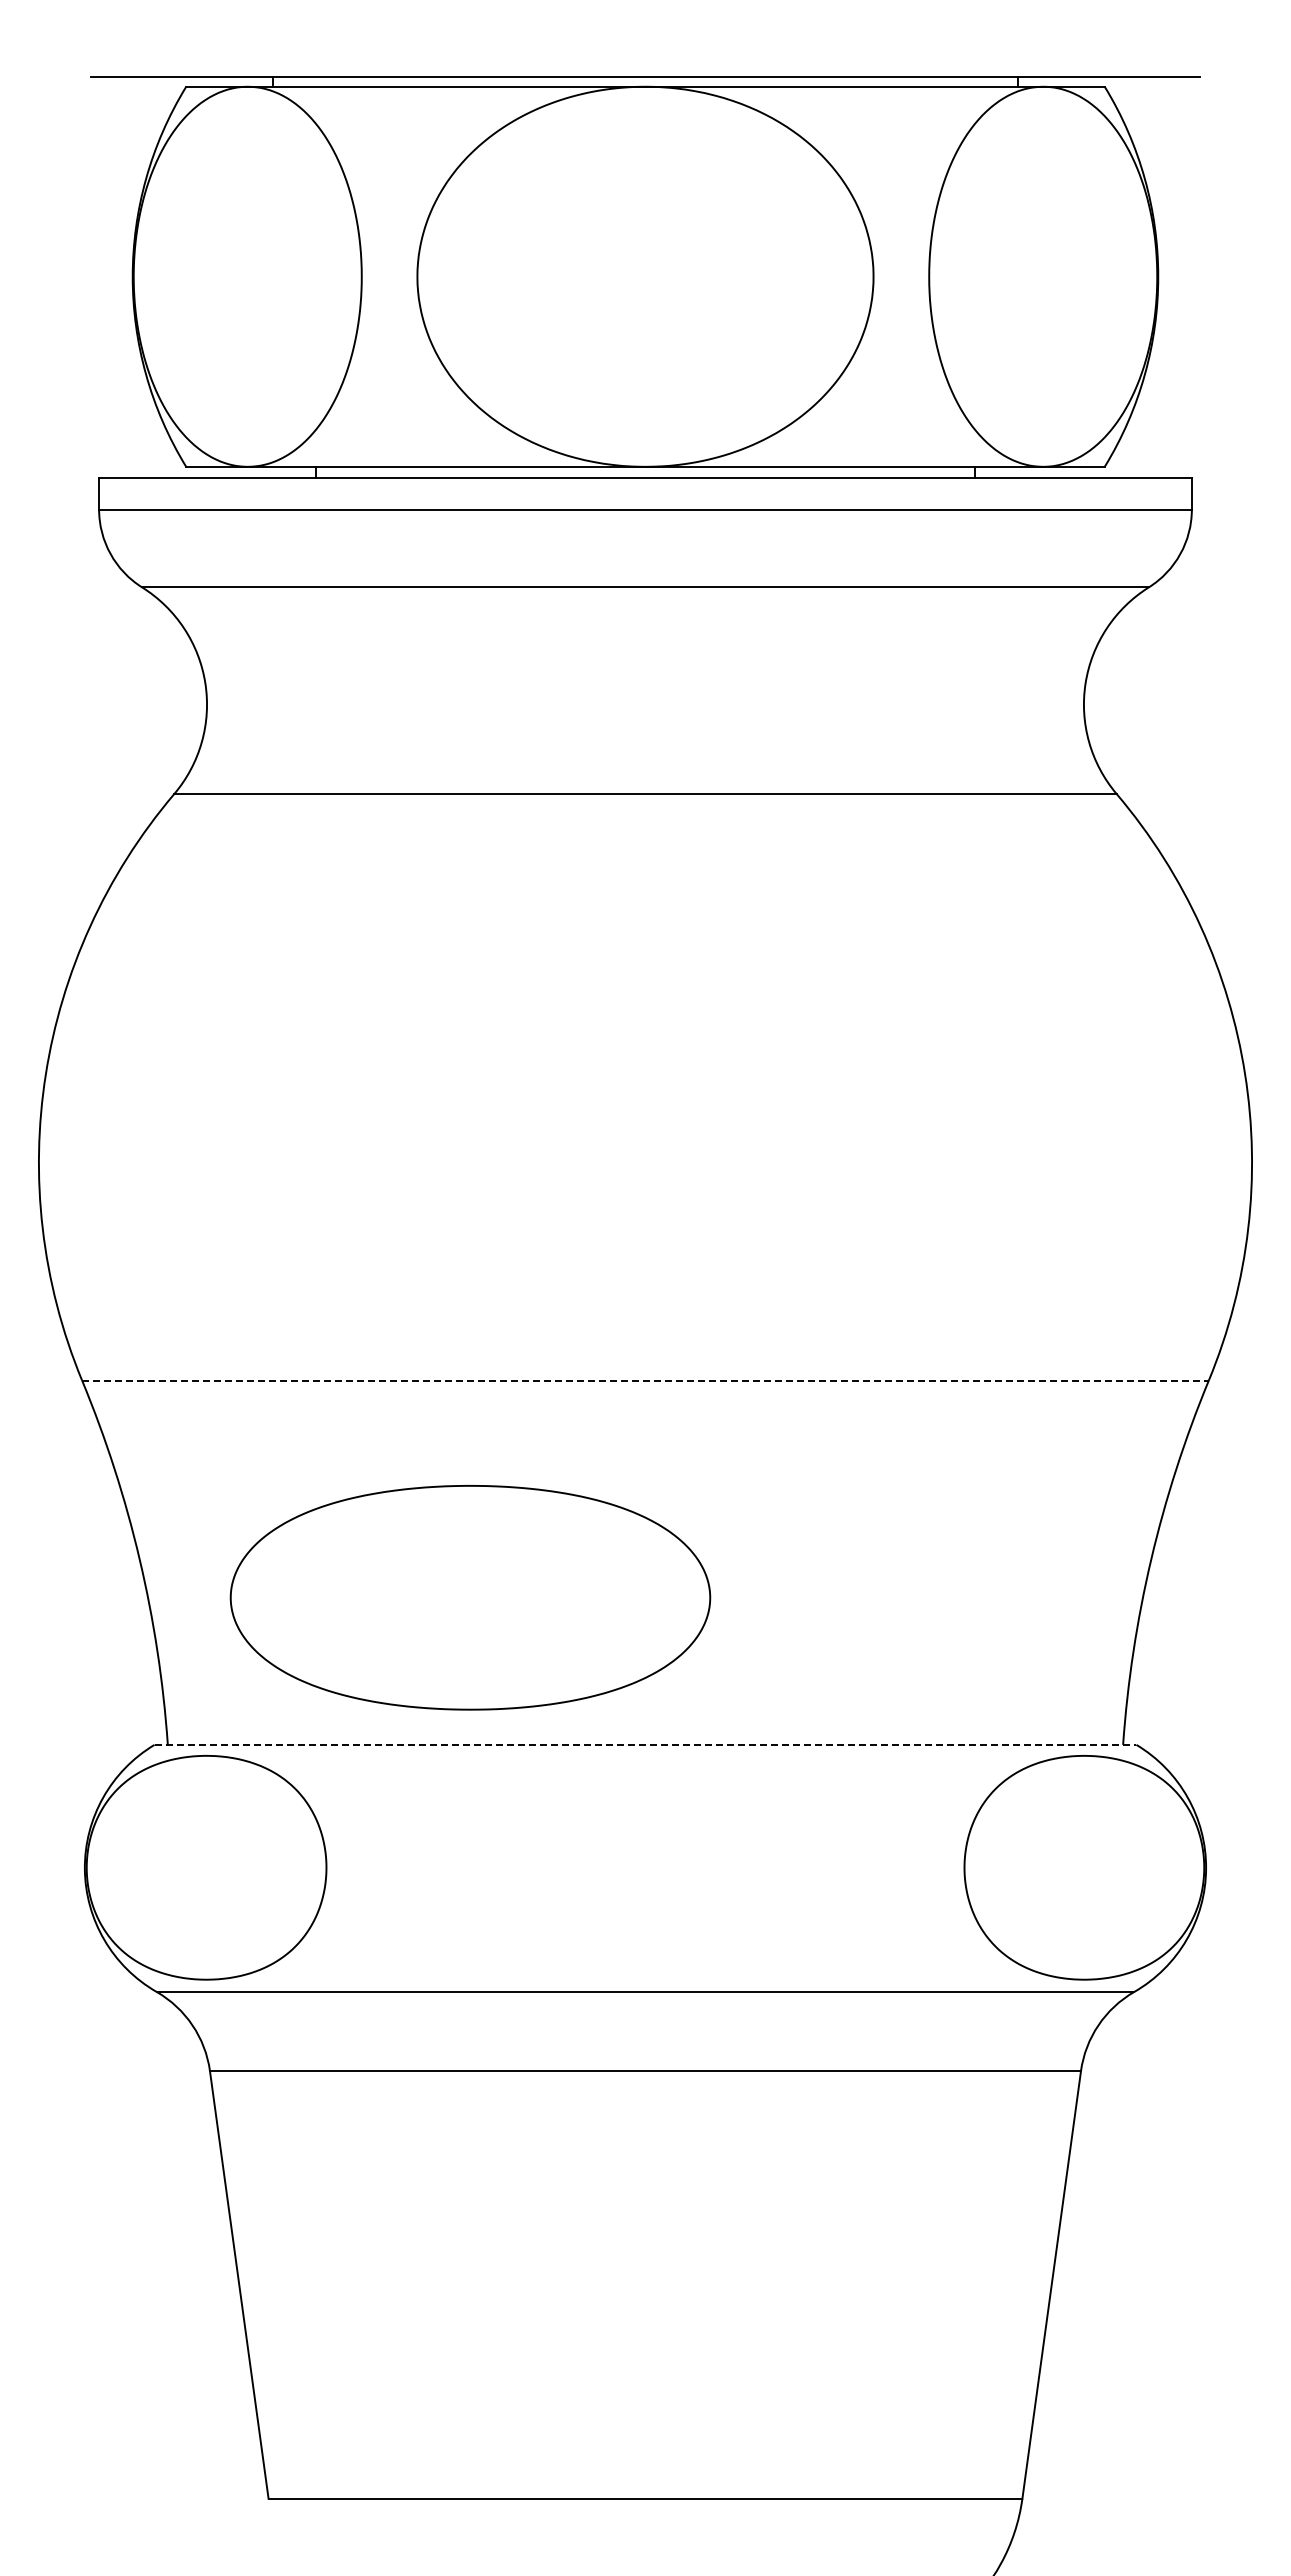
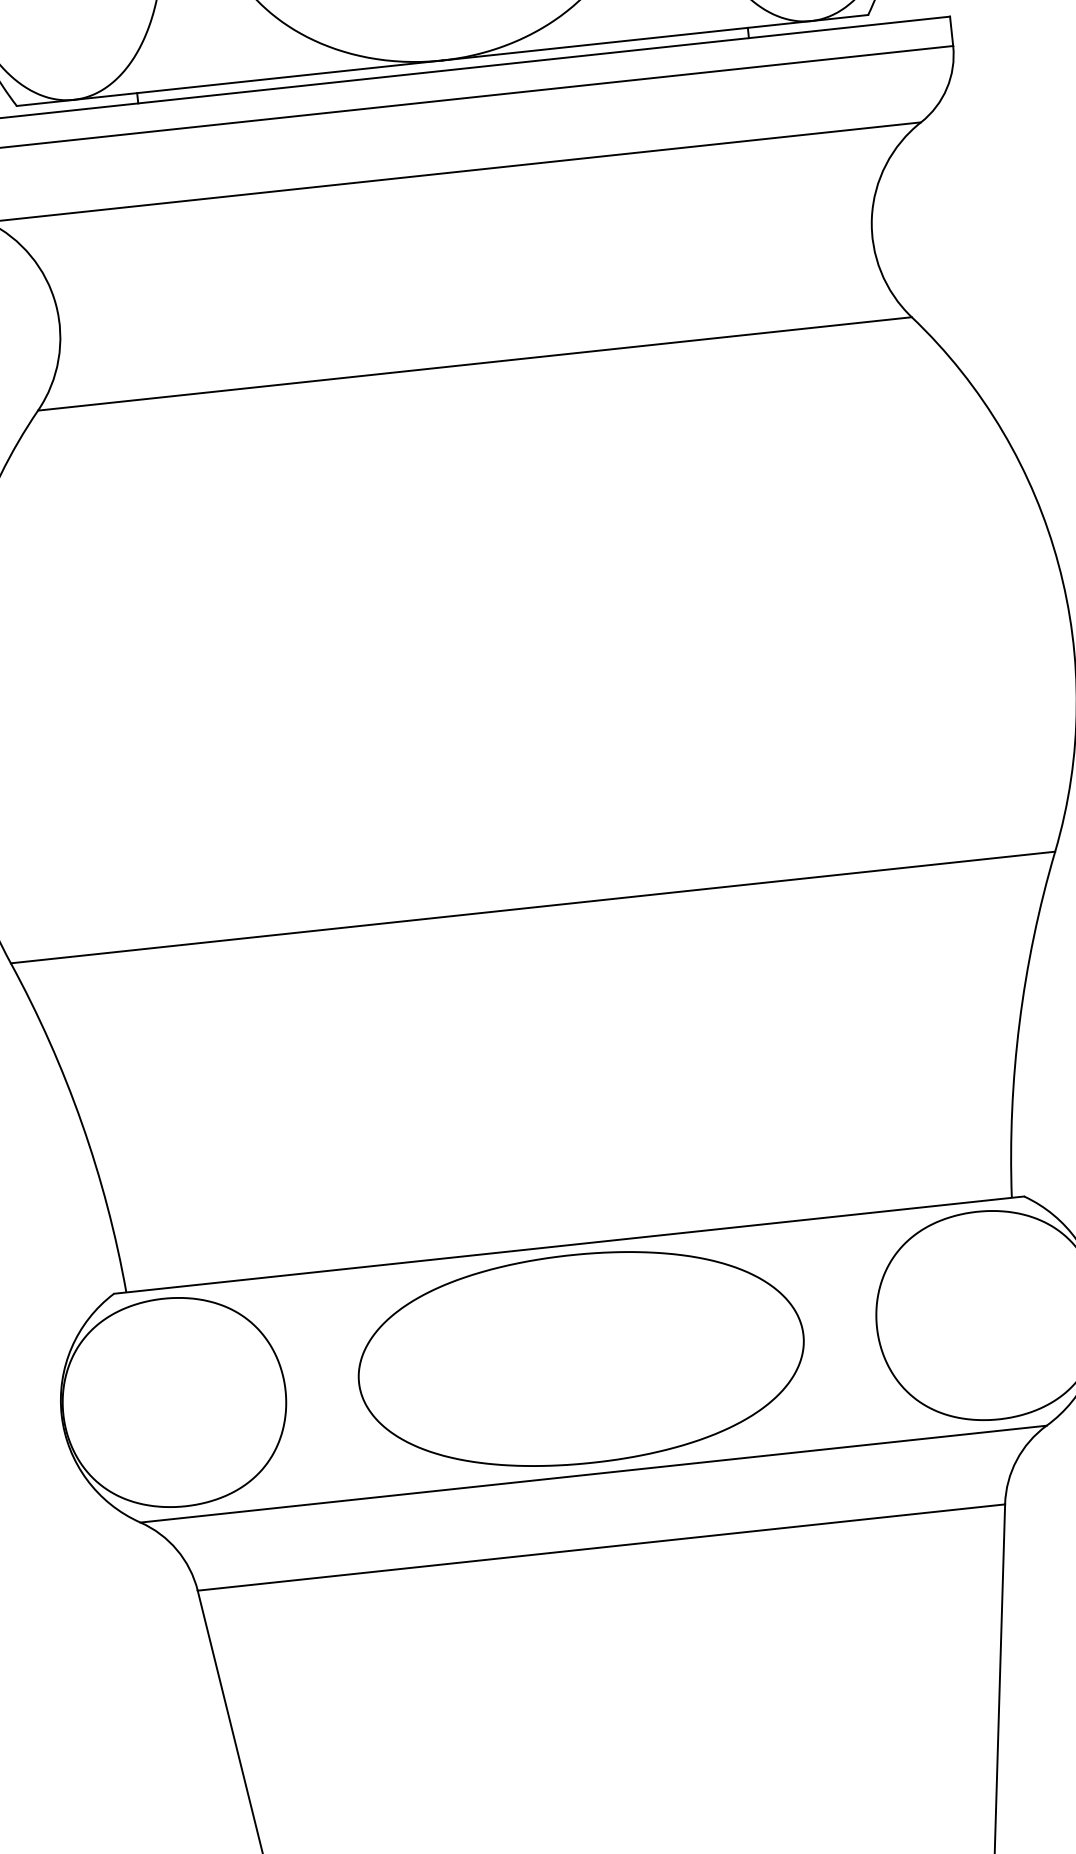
line: (645, 1380) -> (533, 907), dashed -> solid
part: (470, 1597) -> (581, 1358), moved
line: (645, 1744) -> (569, 1244), dashed -> solid

